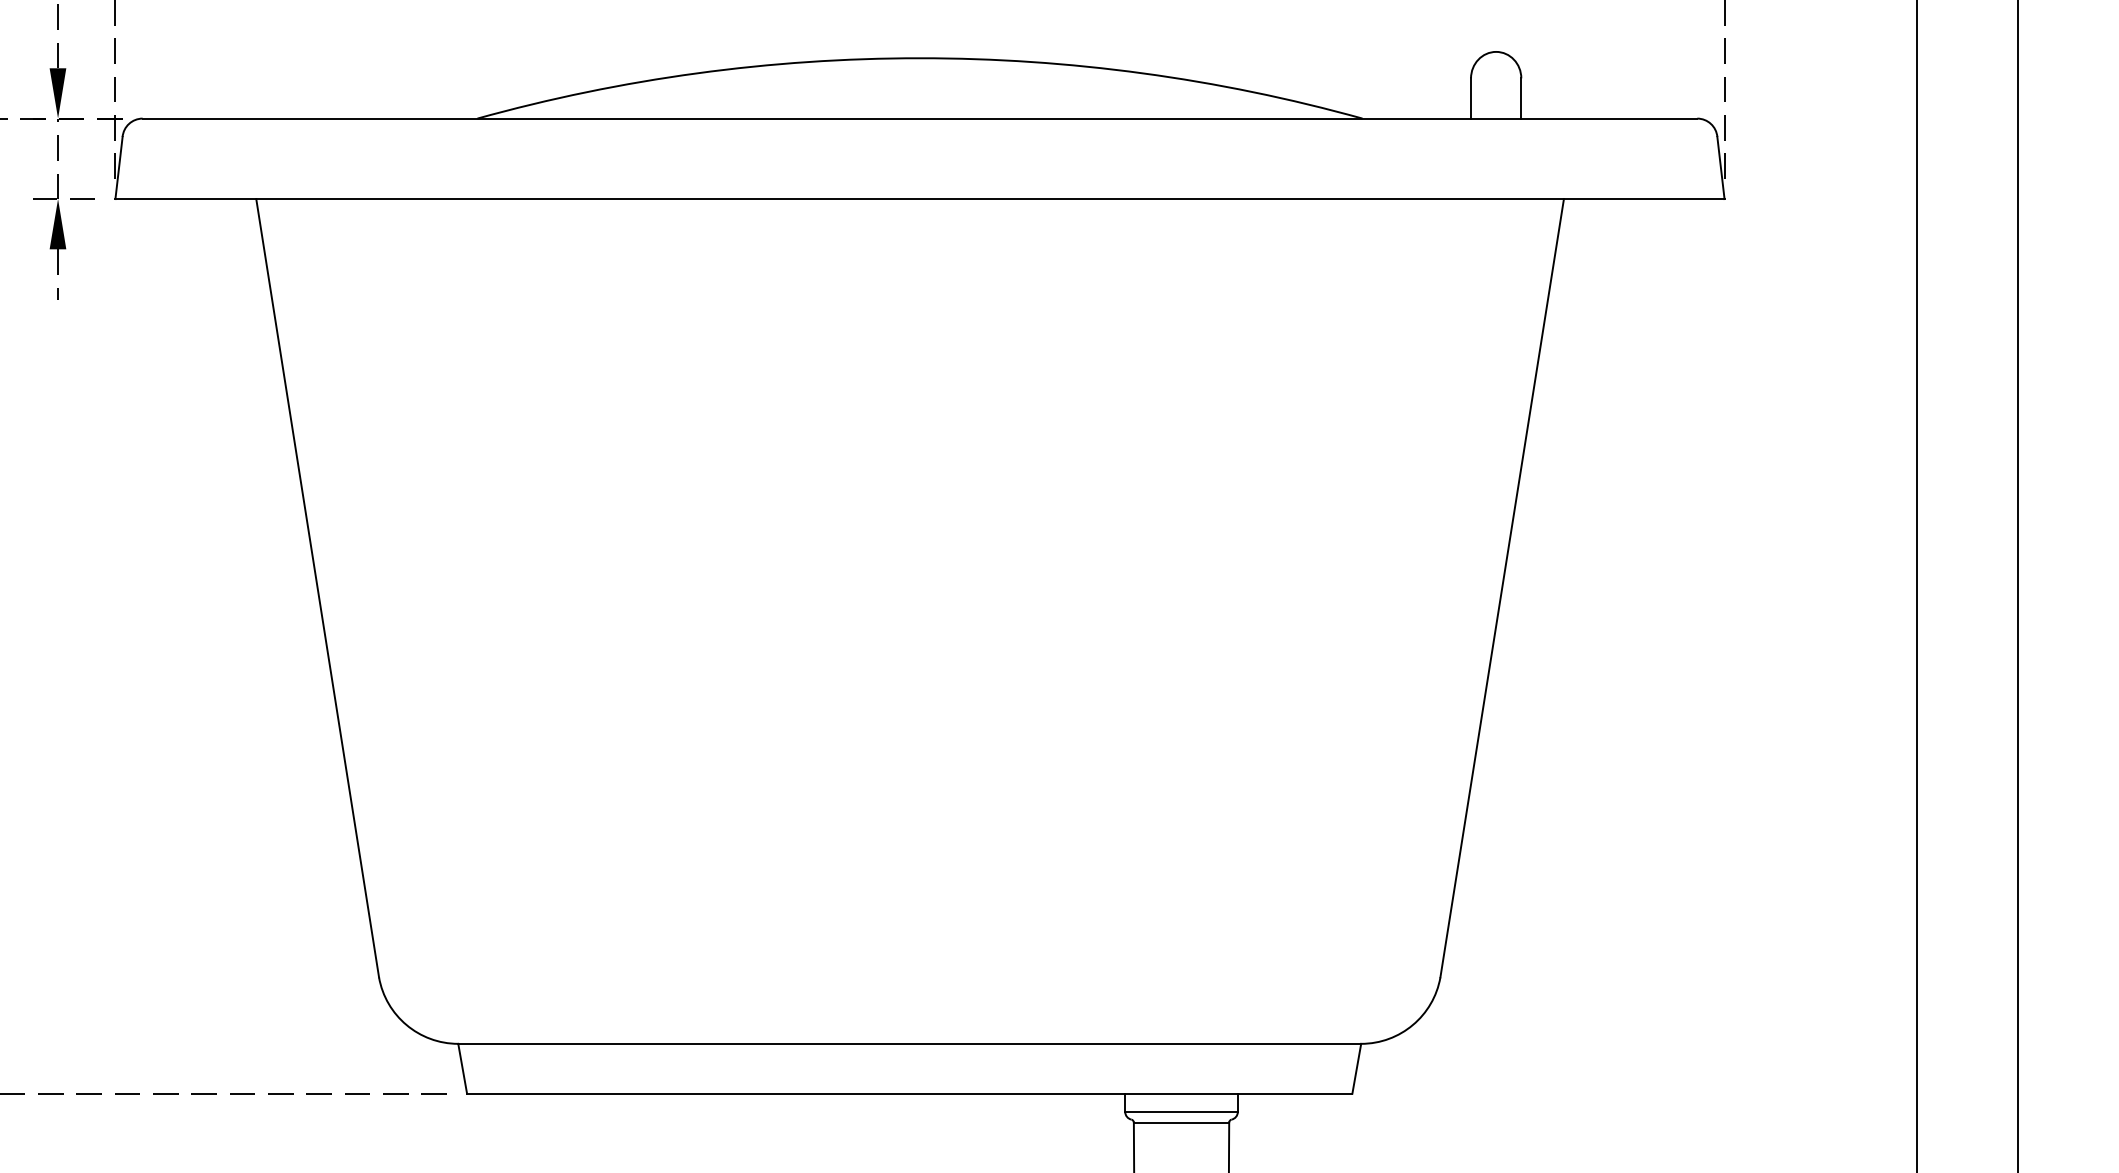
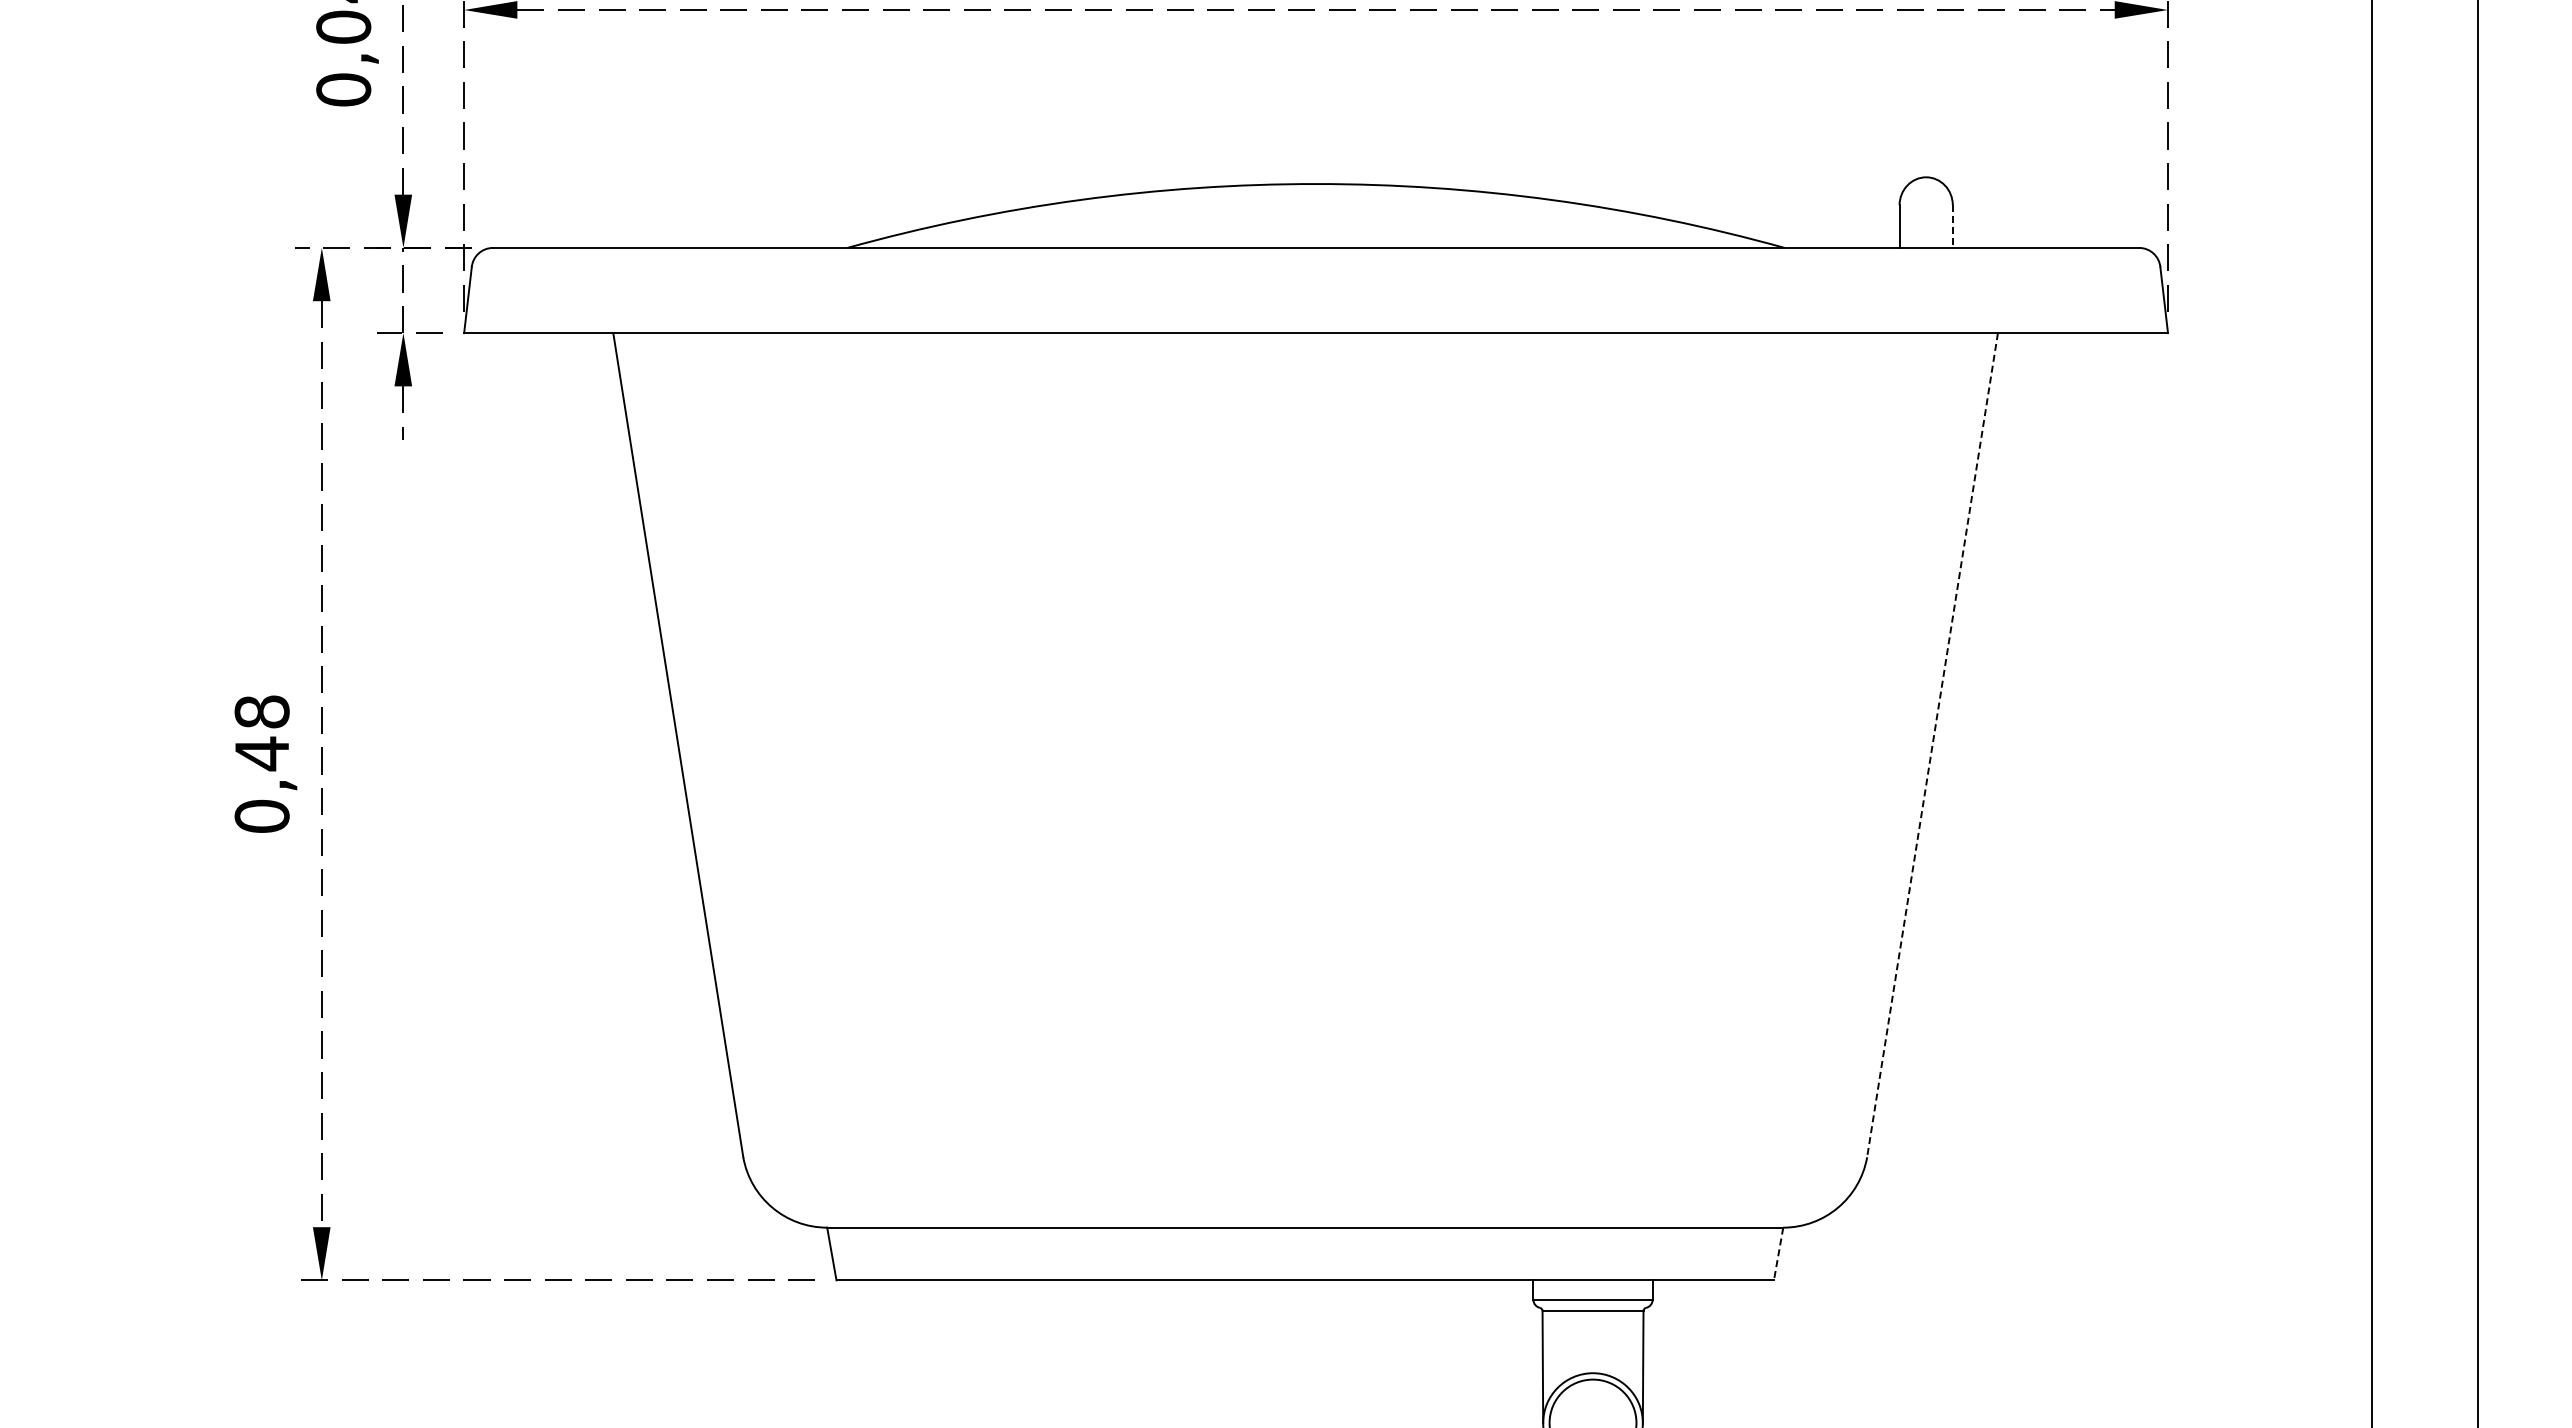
line: (1521, 99) -> (1952, 227), solid -> dashed
line: (1502, 588) -> (1932, 745), solid -> dashed
line: (1356, 1069) -> (1778, 1254), solid -> dashed

